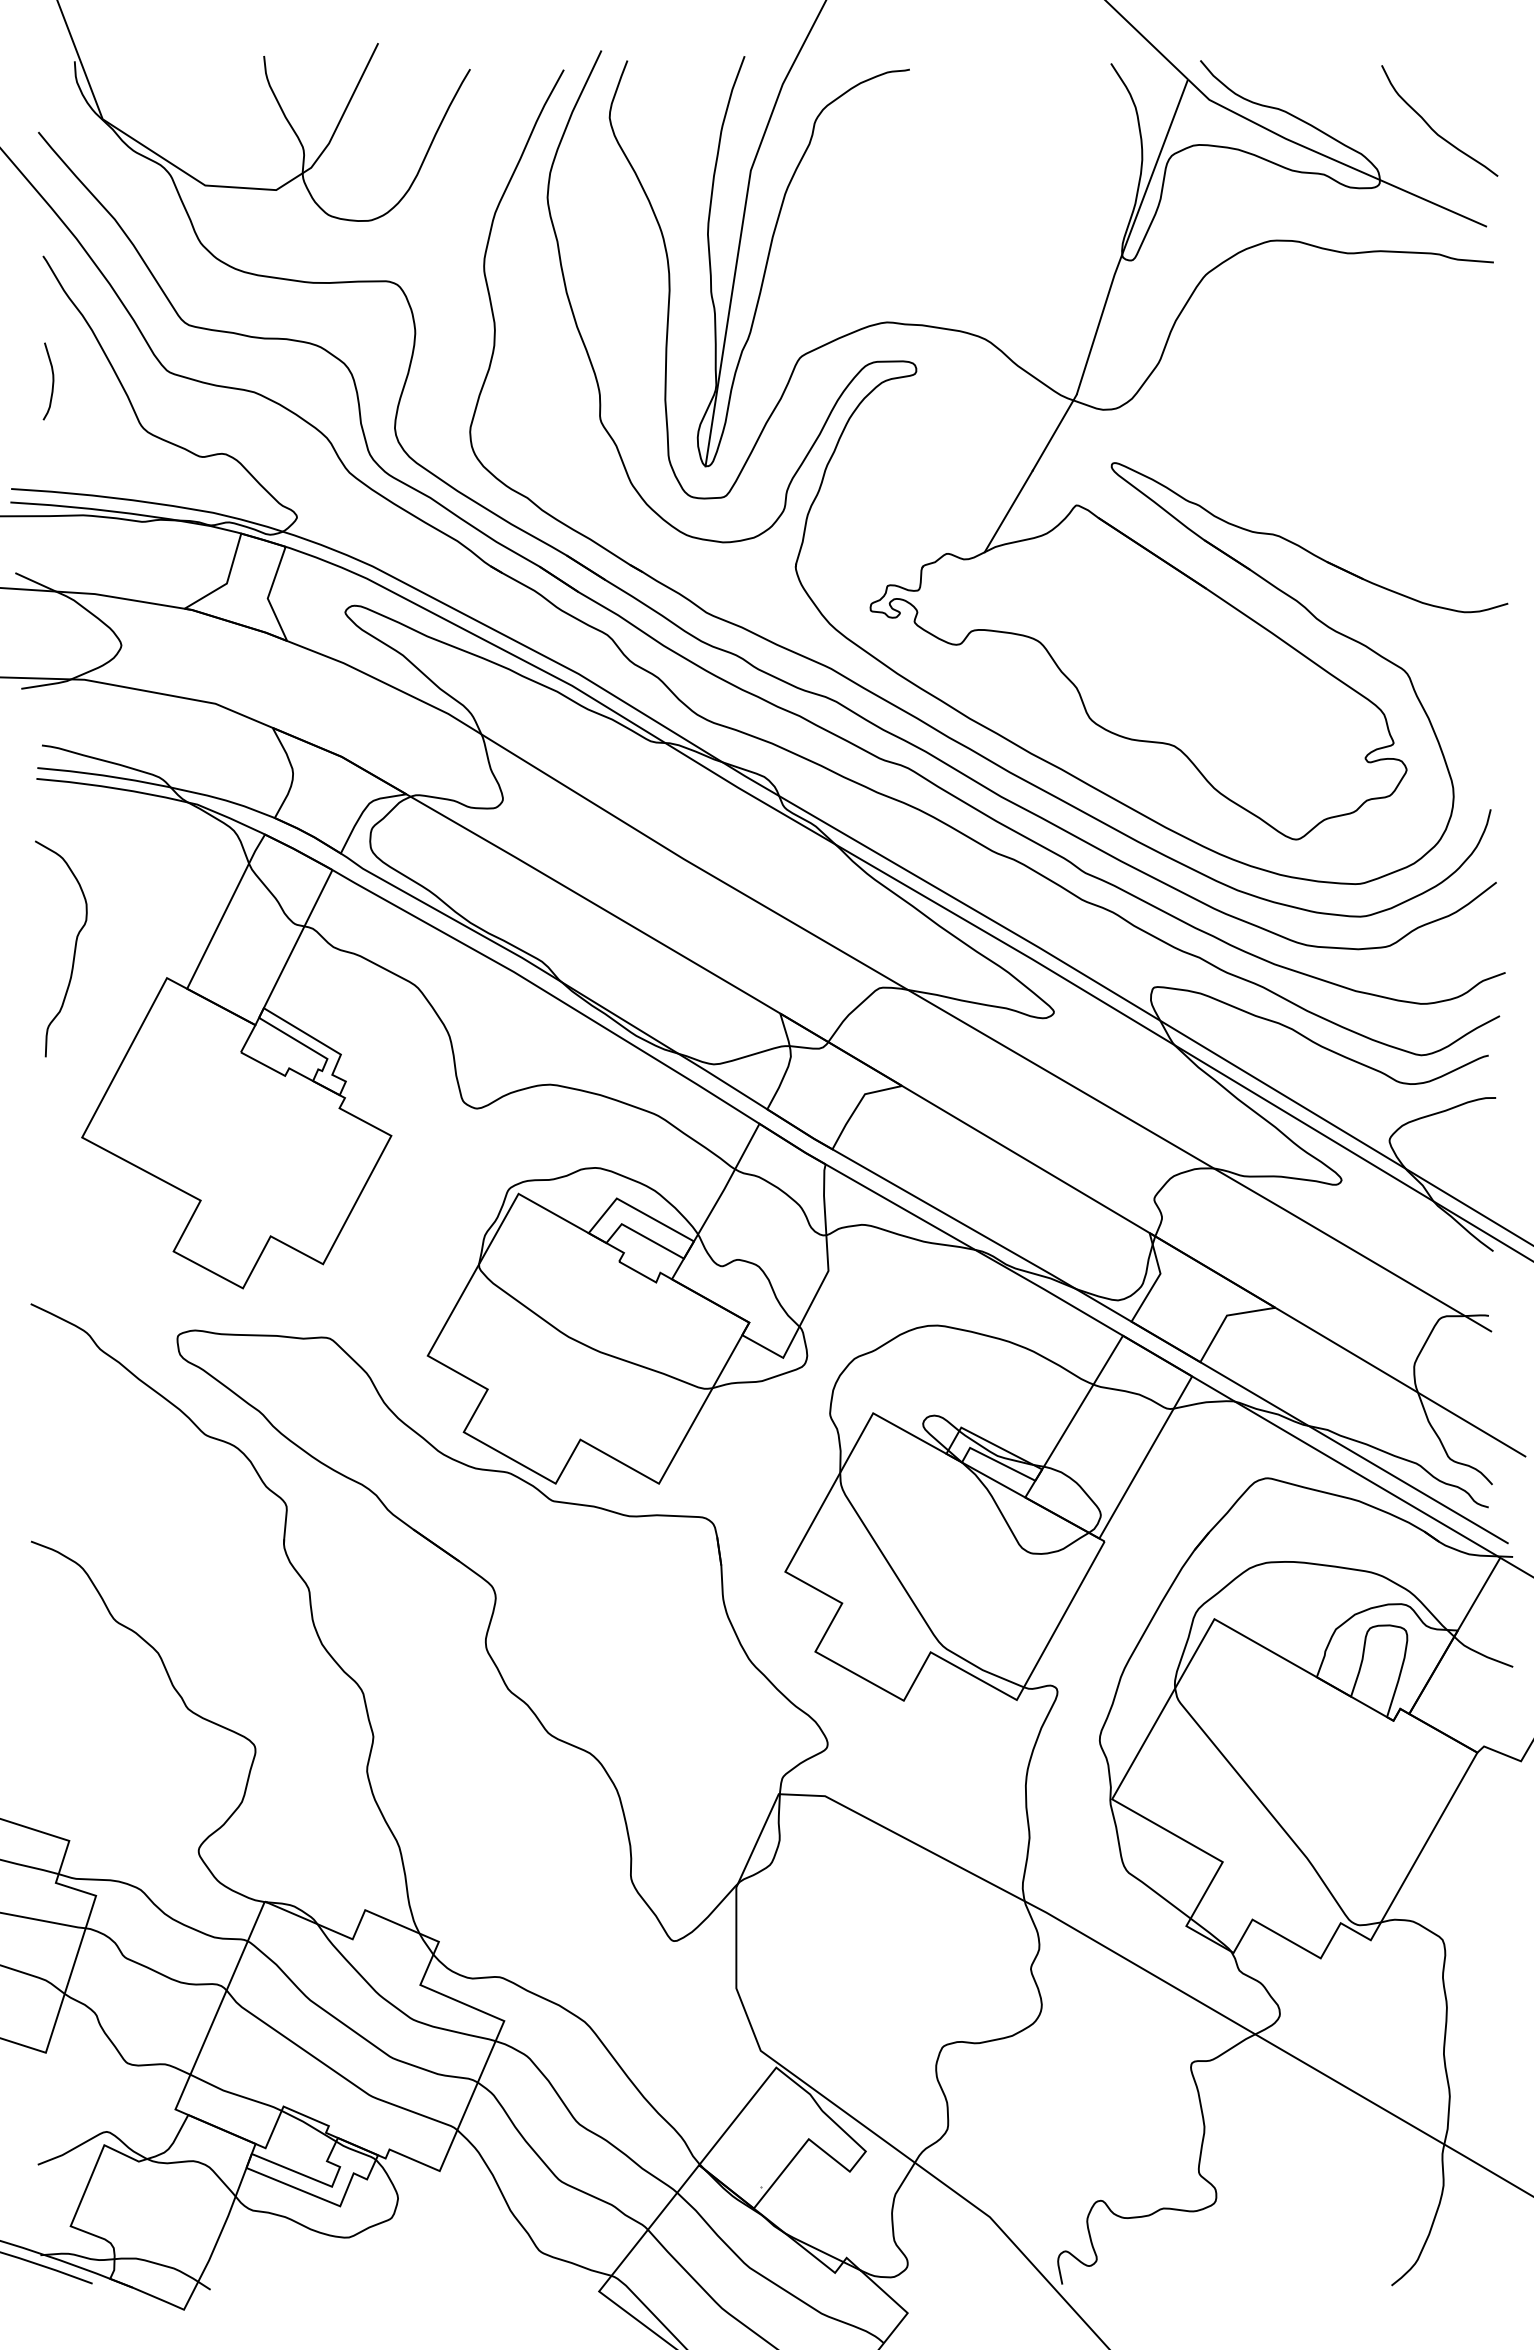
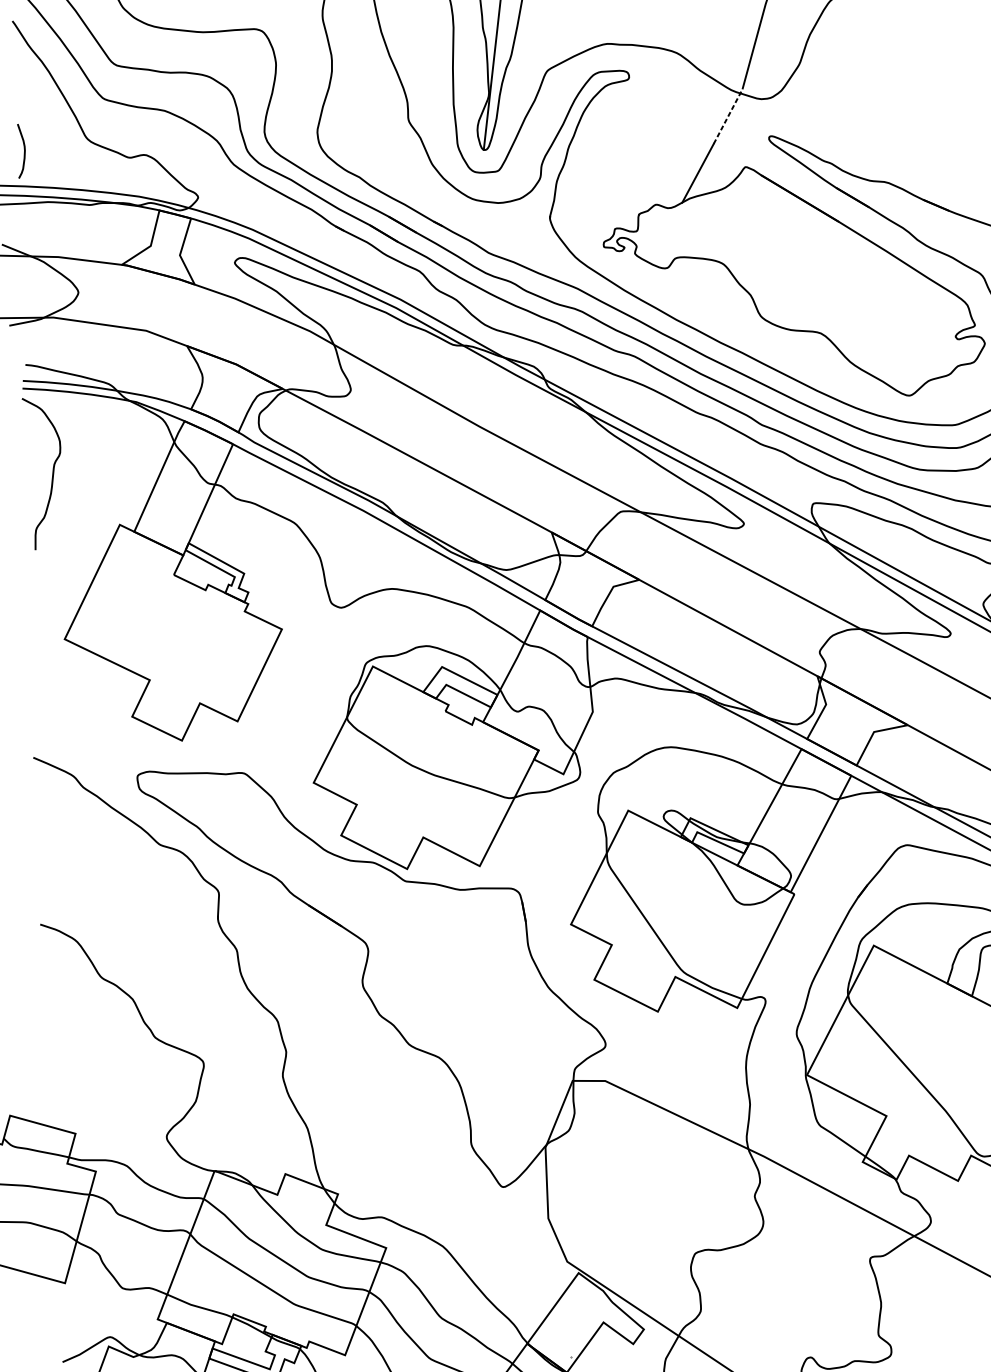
curve: (52, 381) -> (24, 151), moved
line: (1054, 432) -> (727, 116), solid -> dashed
curve: (74, 948) -> (52, 472), moved

